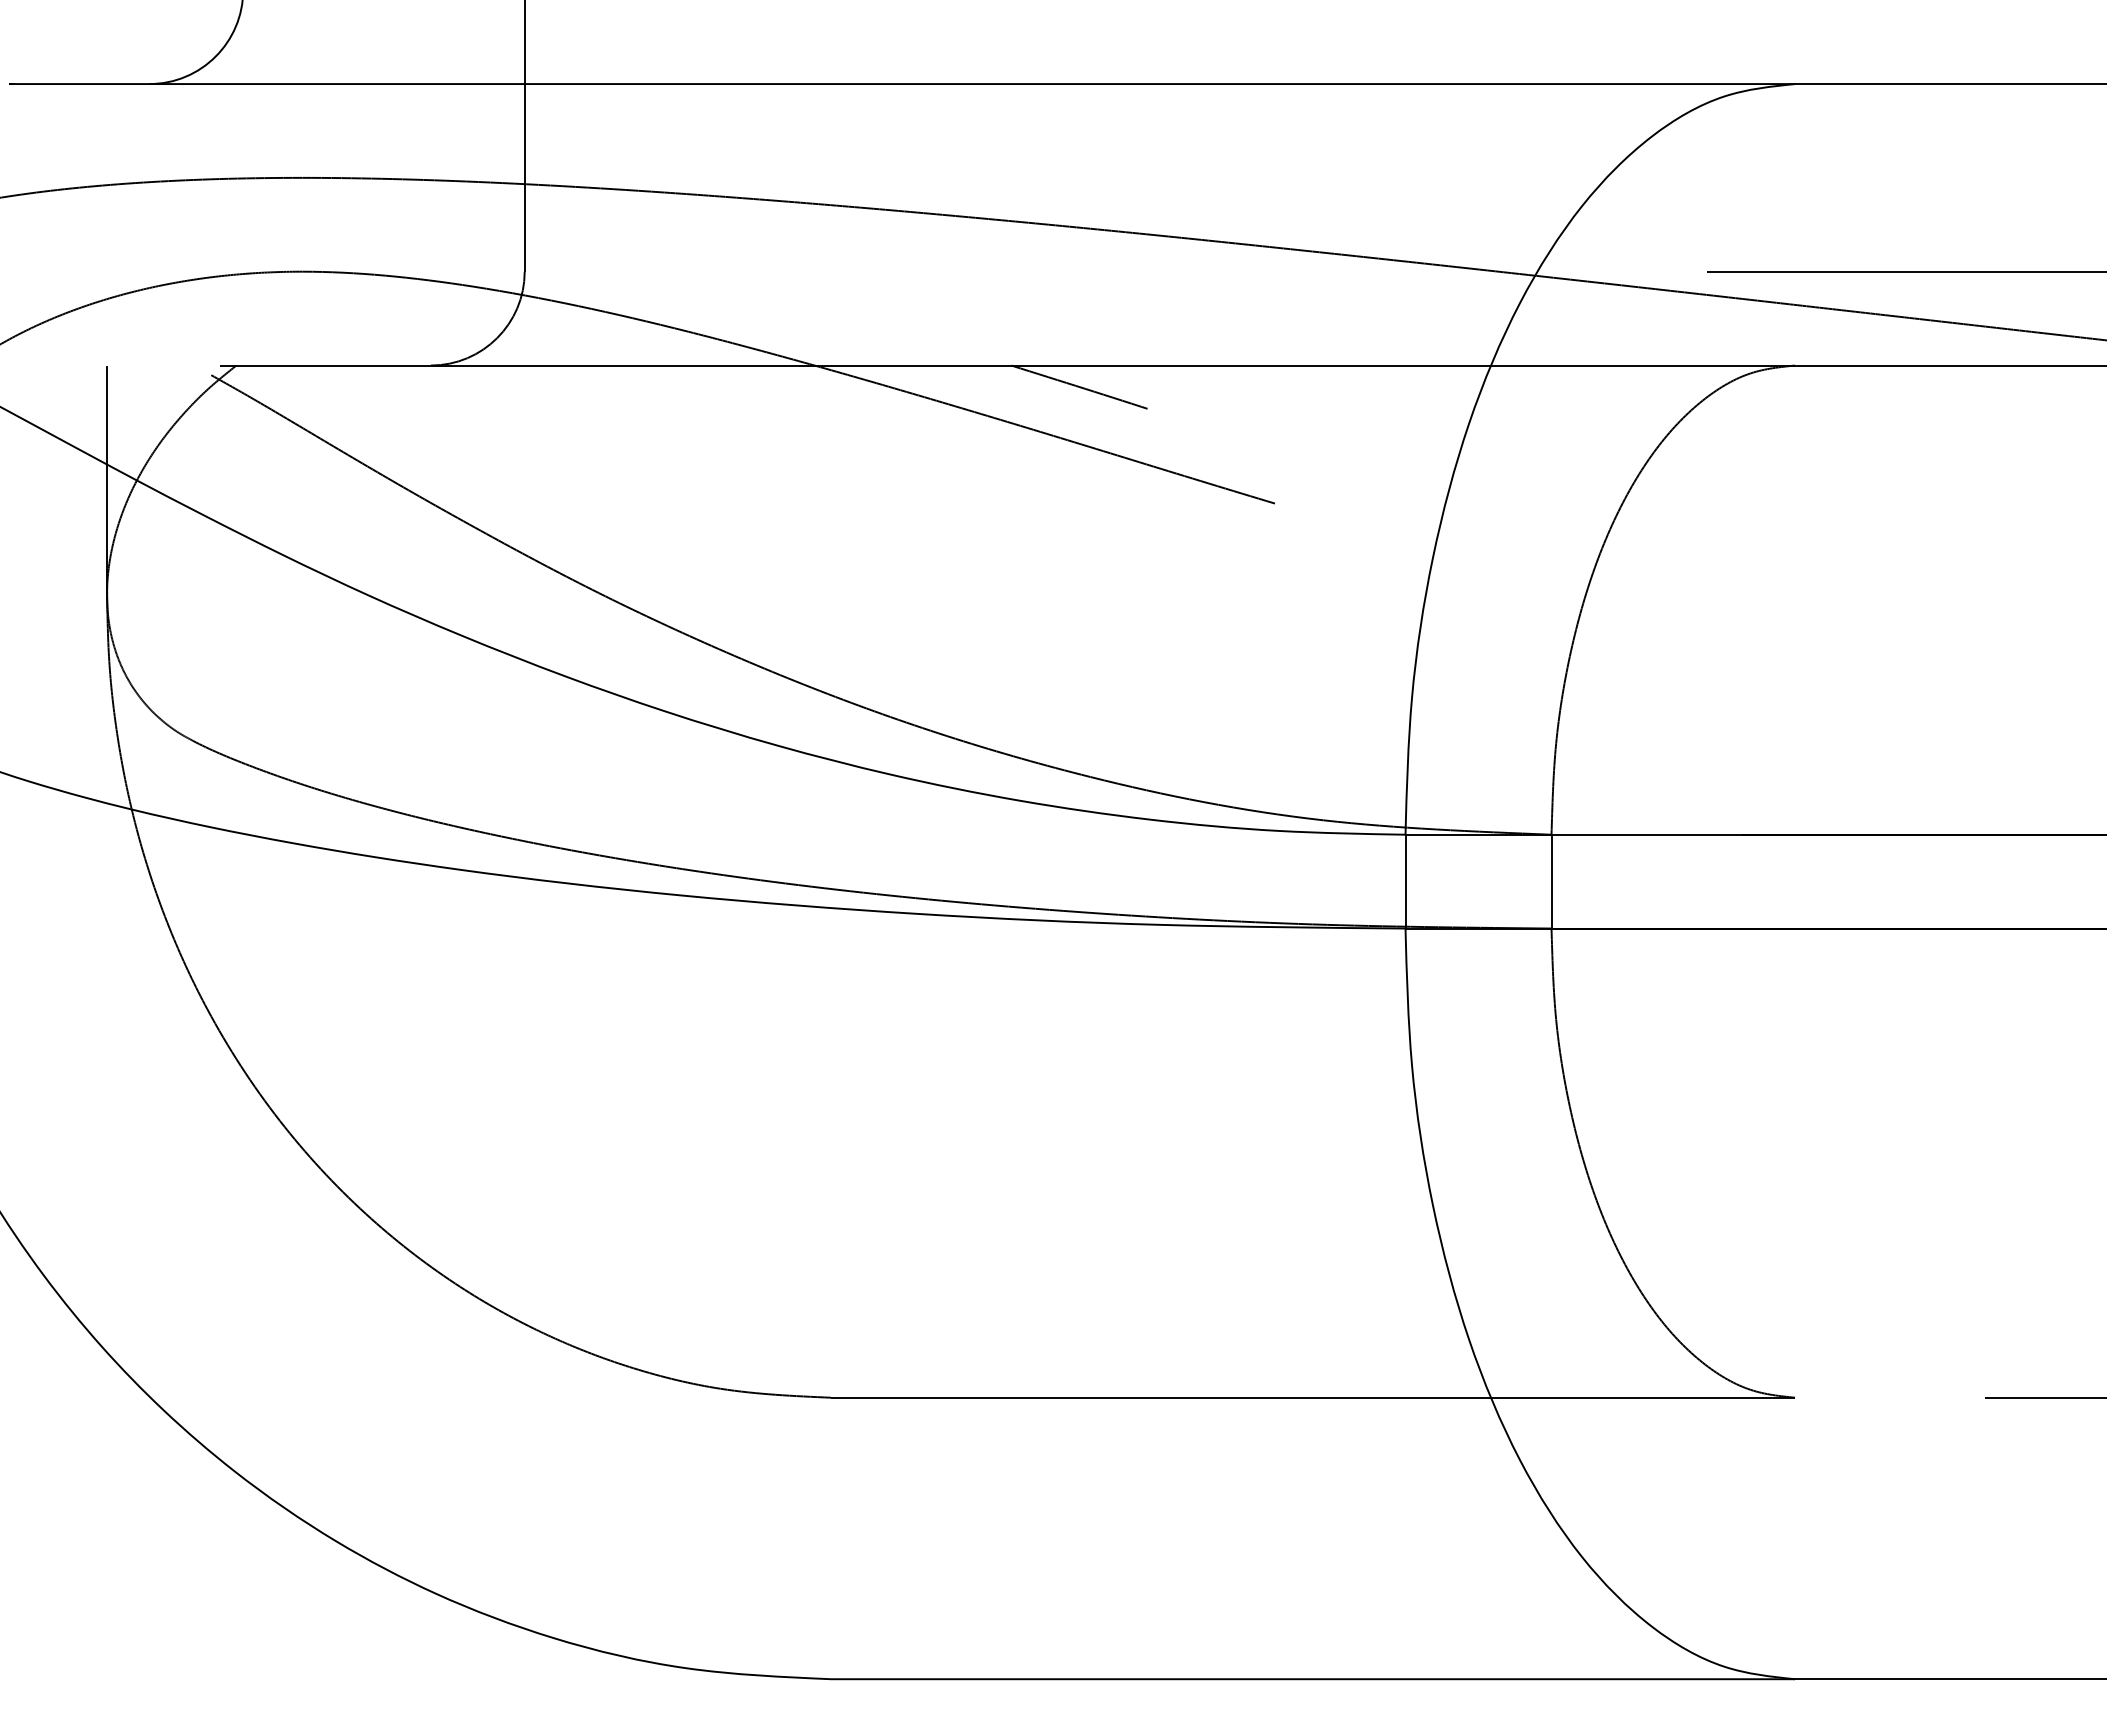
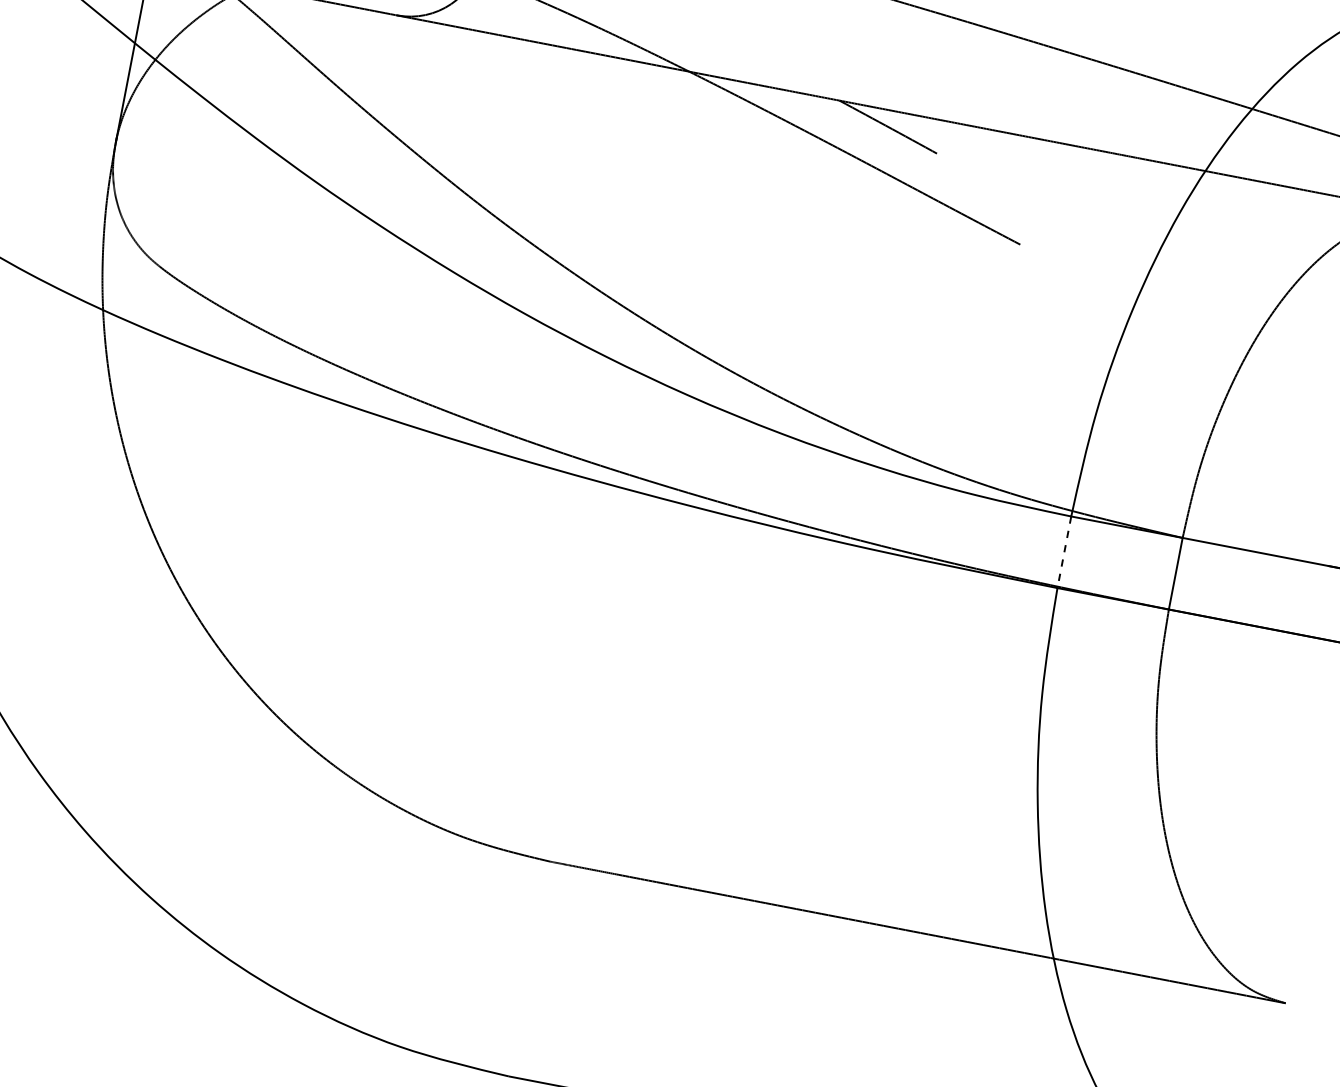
line: (1405, 881) -> (1064, 552), solid -> dashed

